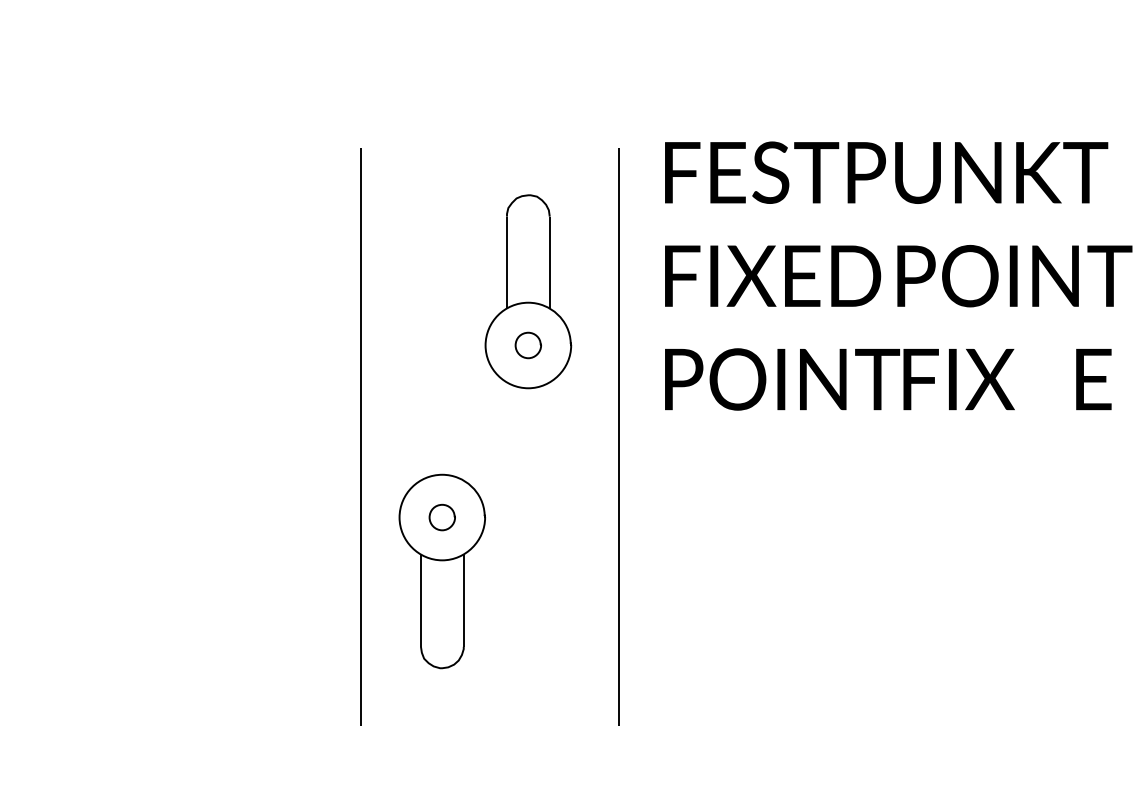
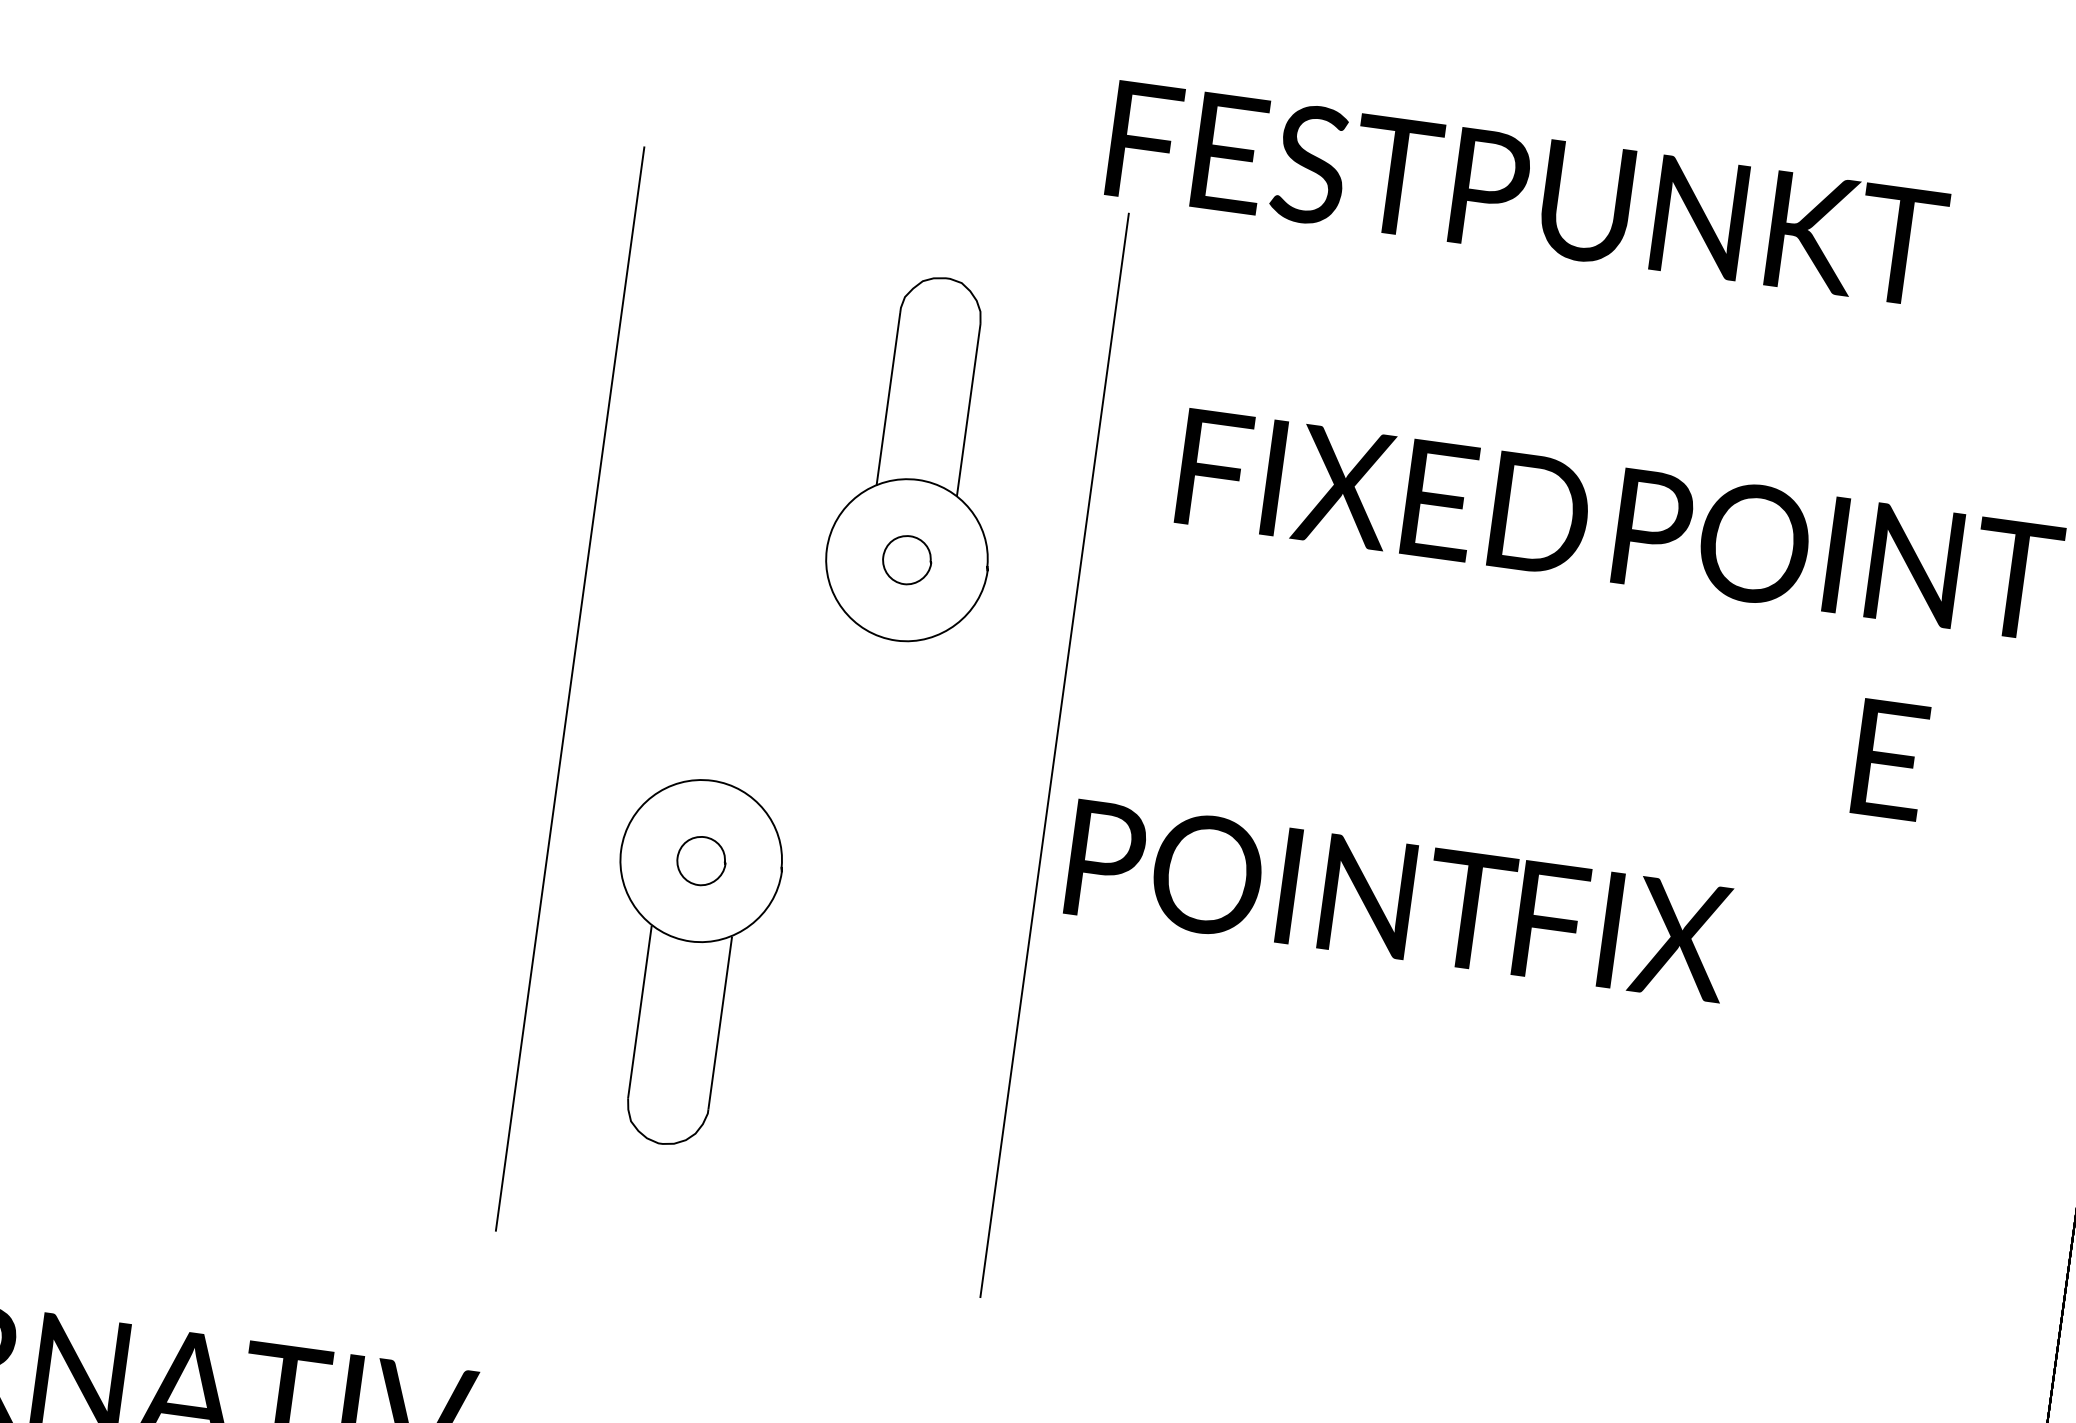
text: (886, 172) -> (1527, 193), moved
text: (839, 379) -> (1398, 900), moved
text: (1093, 379) -> (1889, 759), moved

